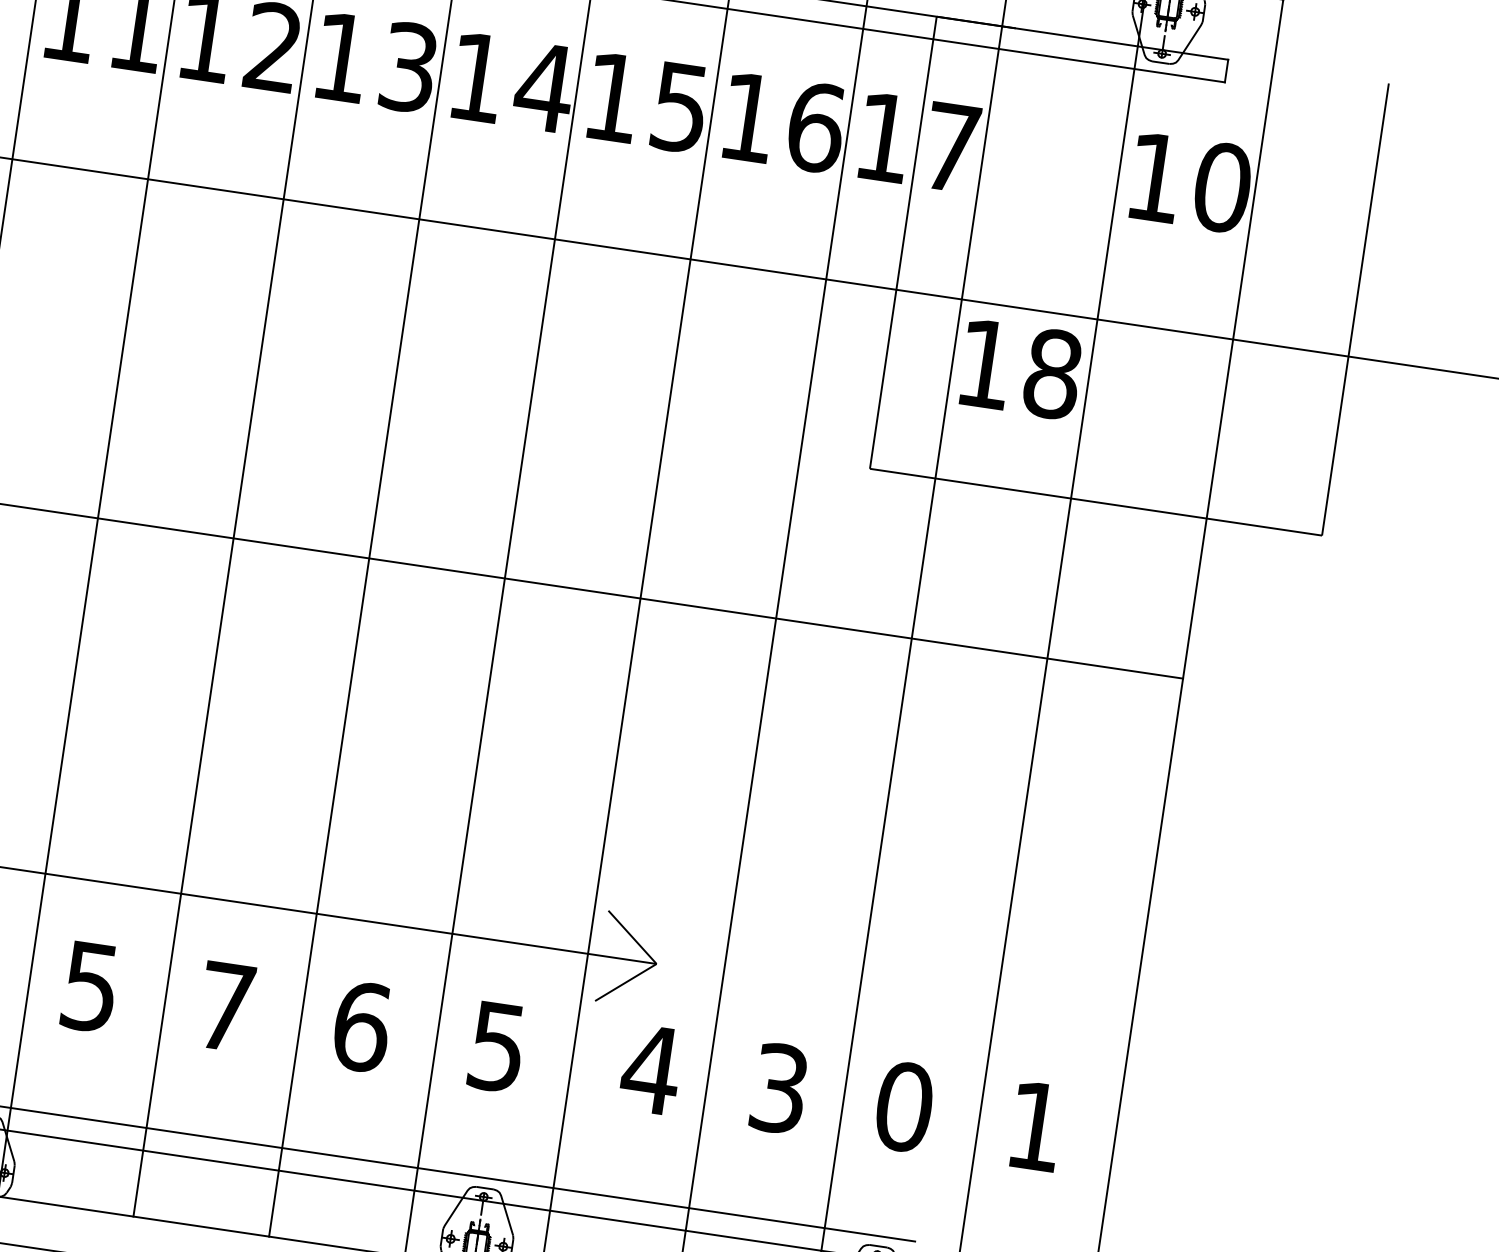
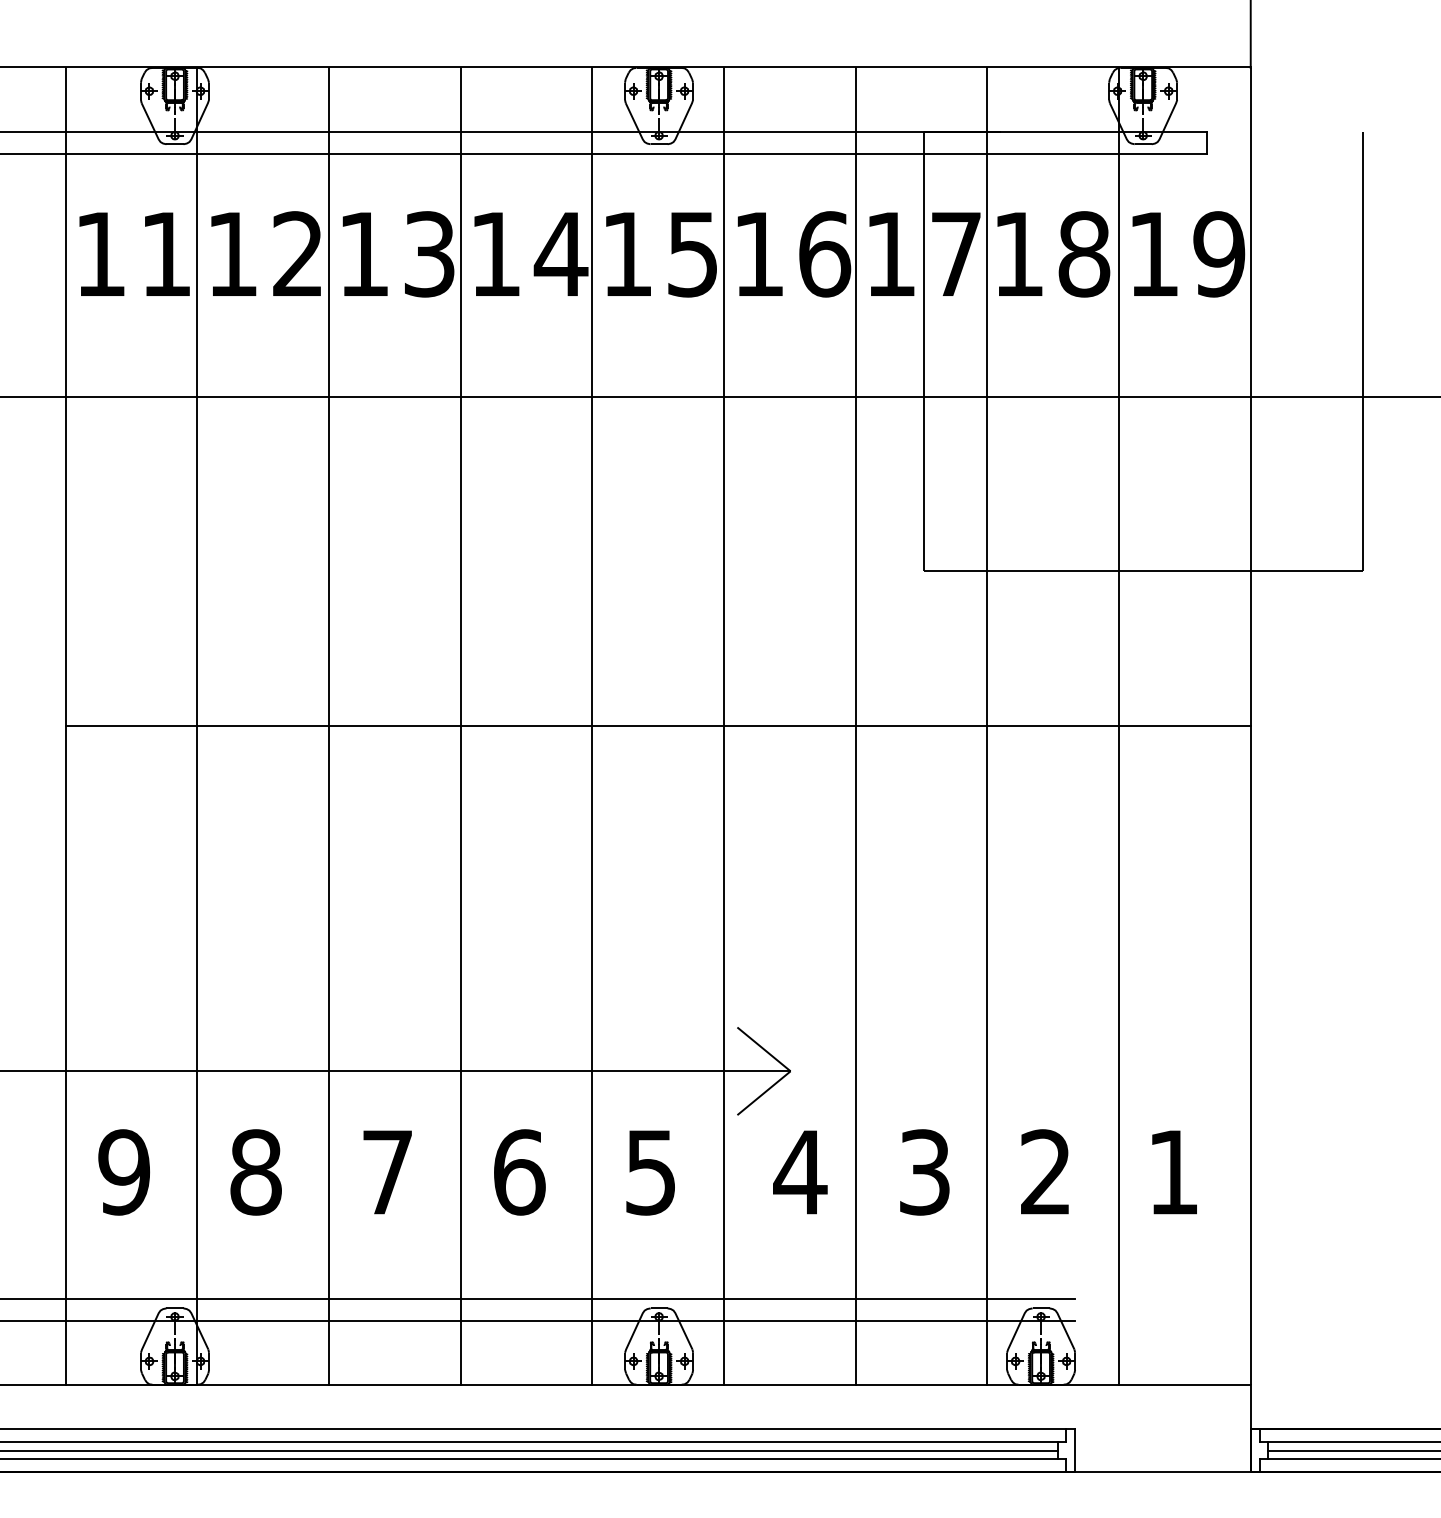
text: (1222, 187) -> (1219, 254), 10 -> 19
text: (1021, 369) -> (1053, 254), moved
text: (89, 986) -> (255, 1172), 5 -> 8
text: (904, 1107) -> (1046, 1172), 0 -> 2

